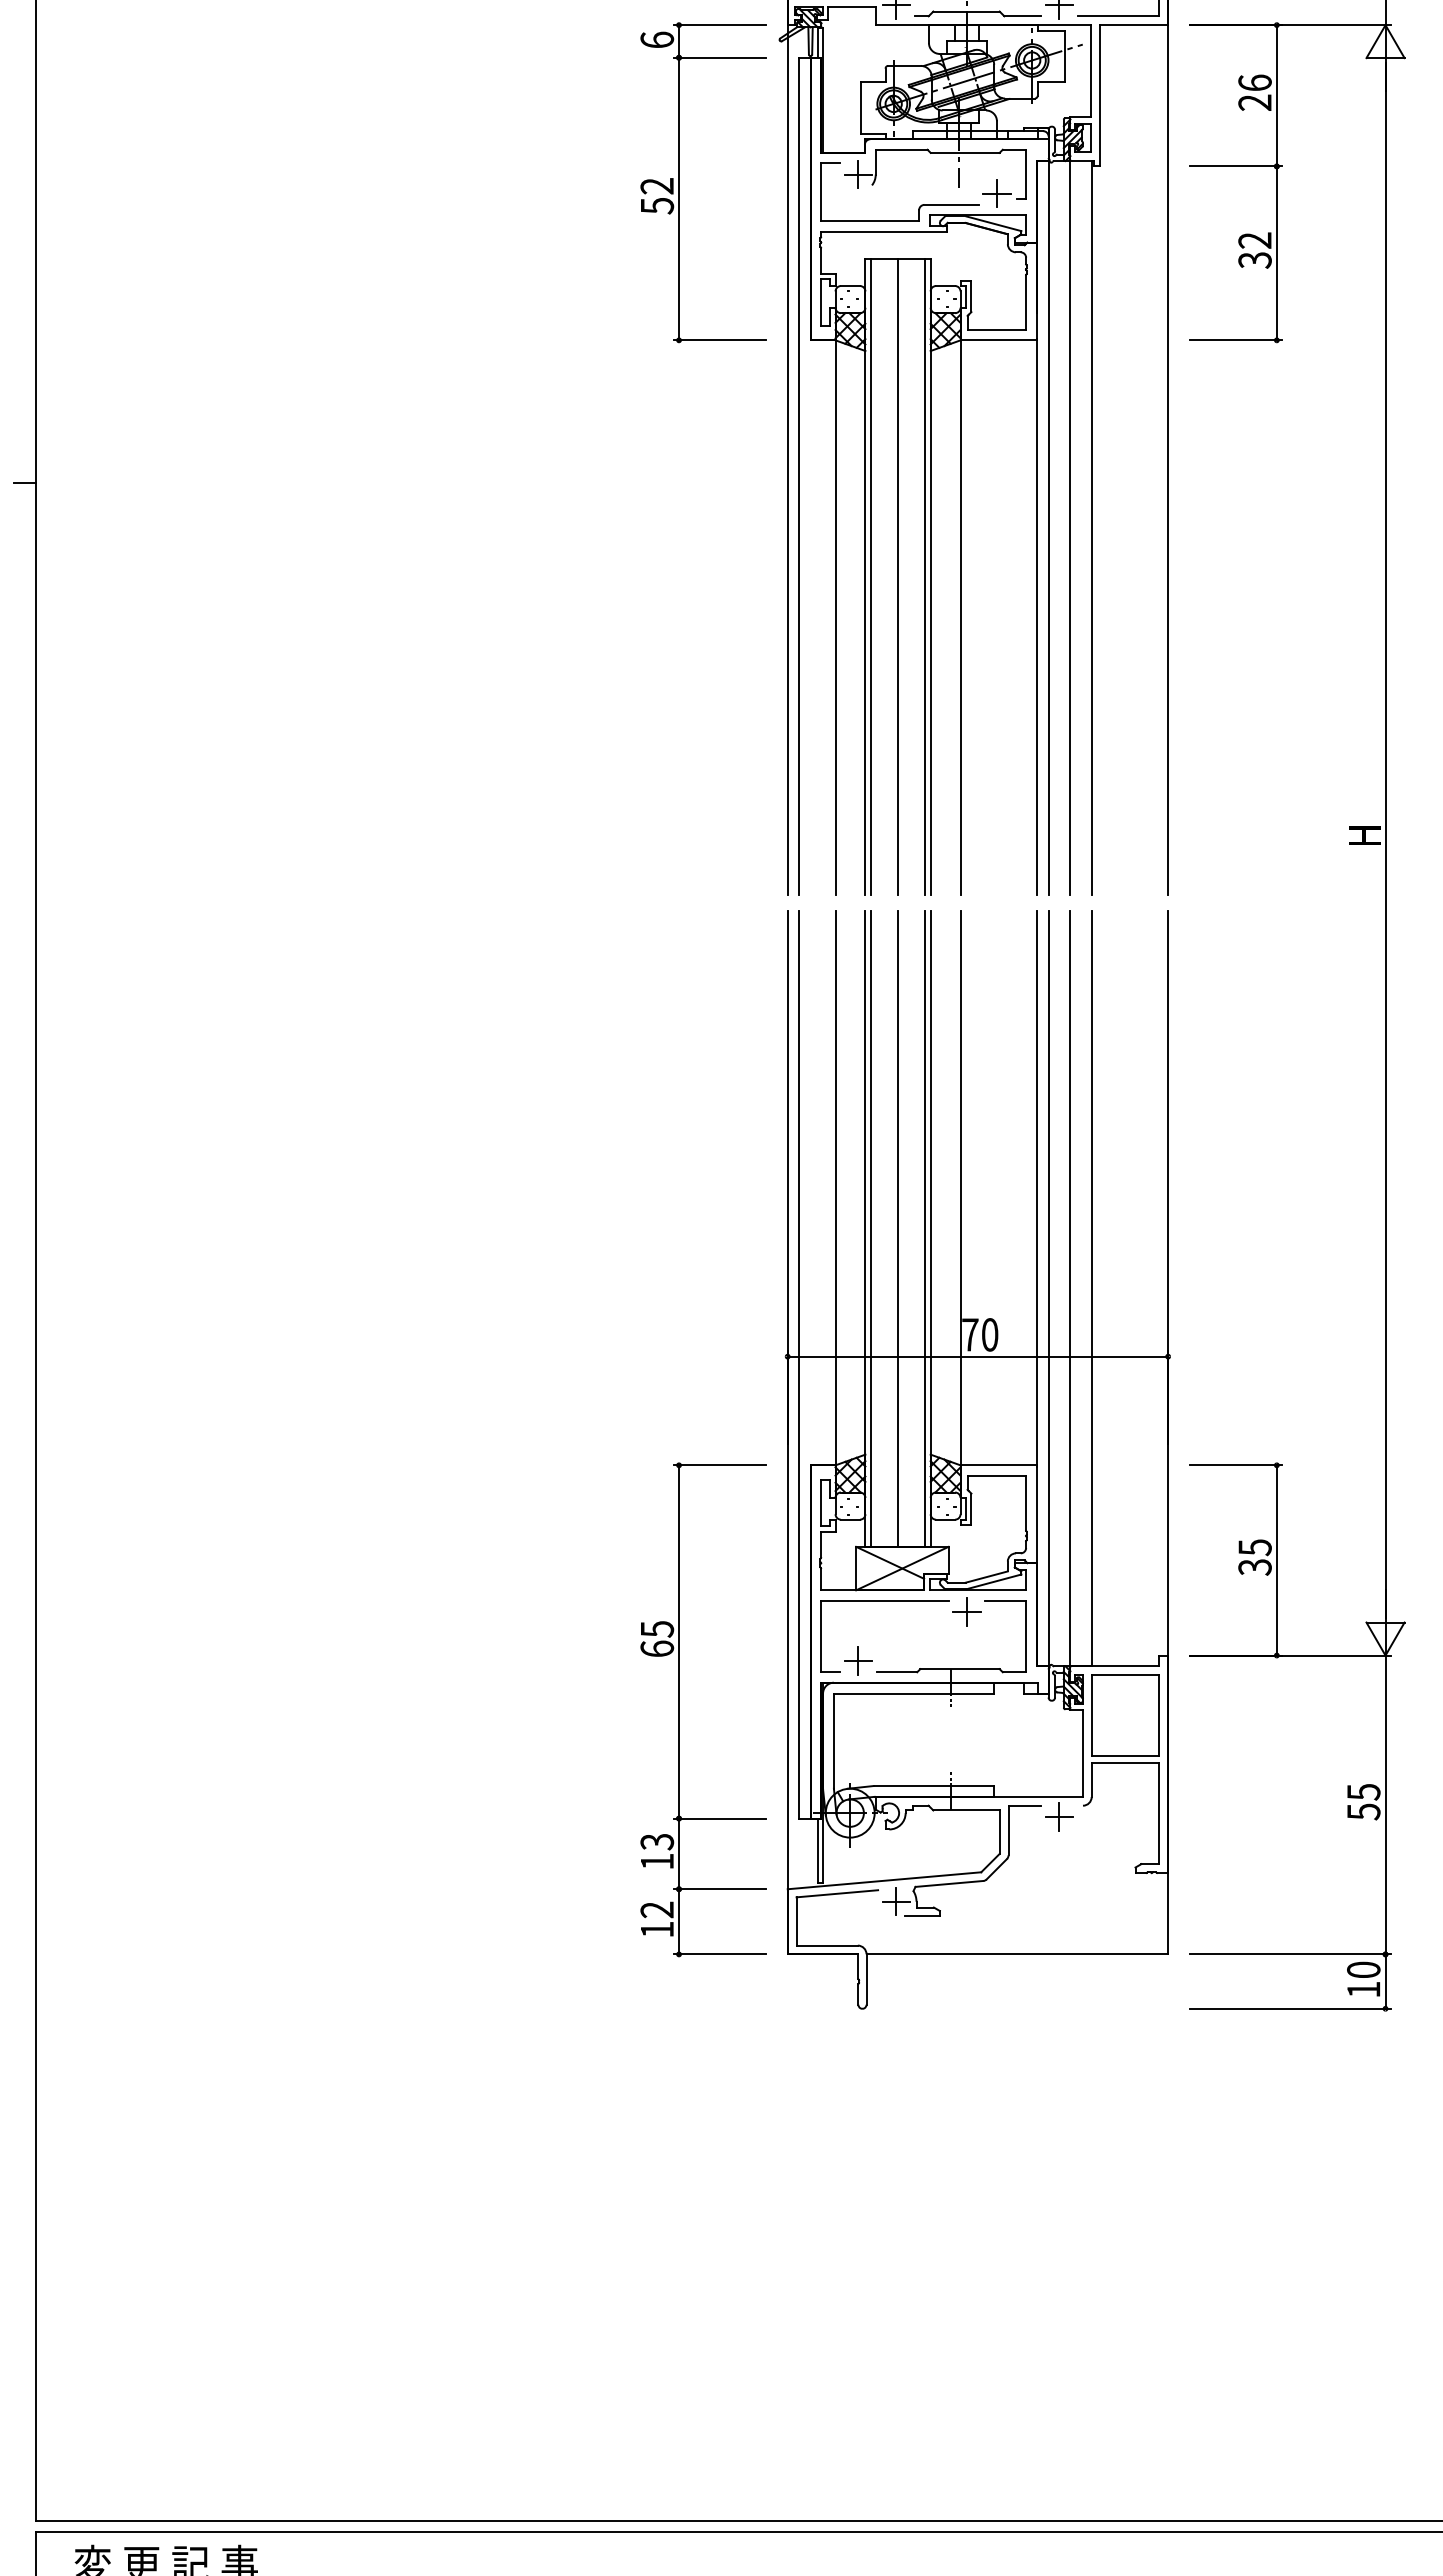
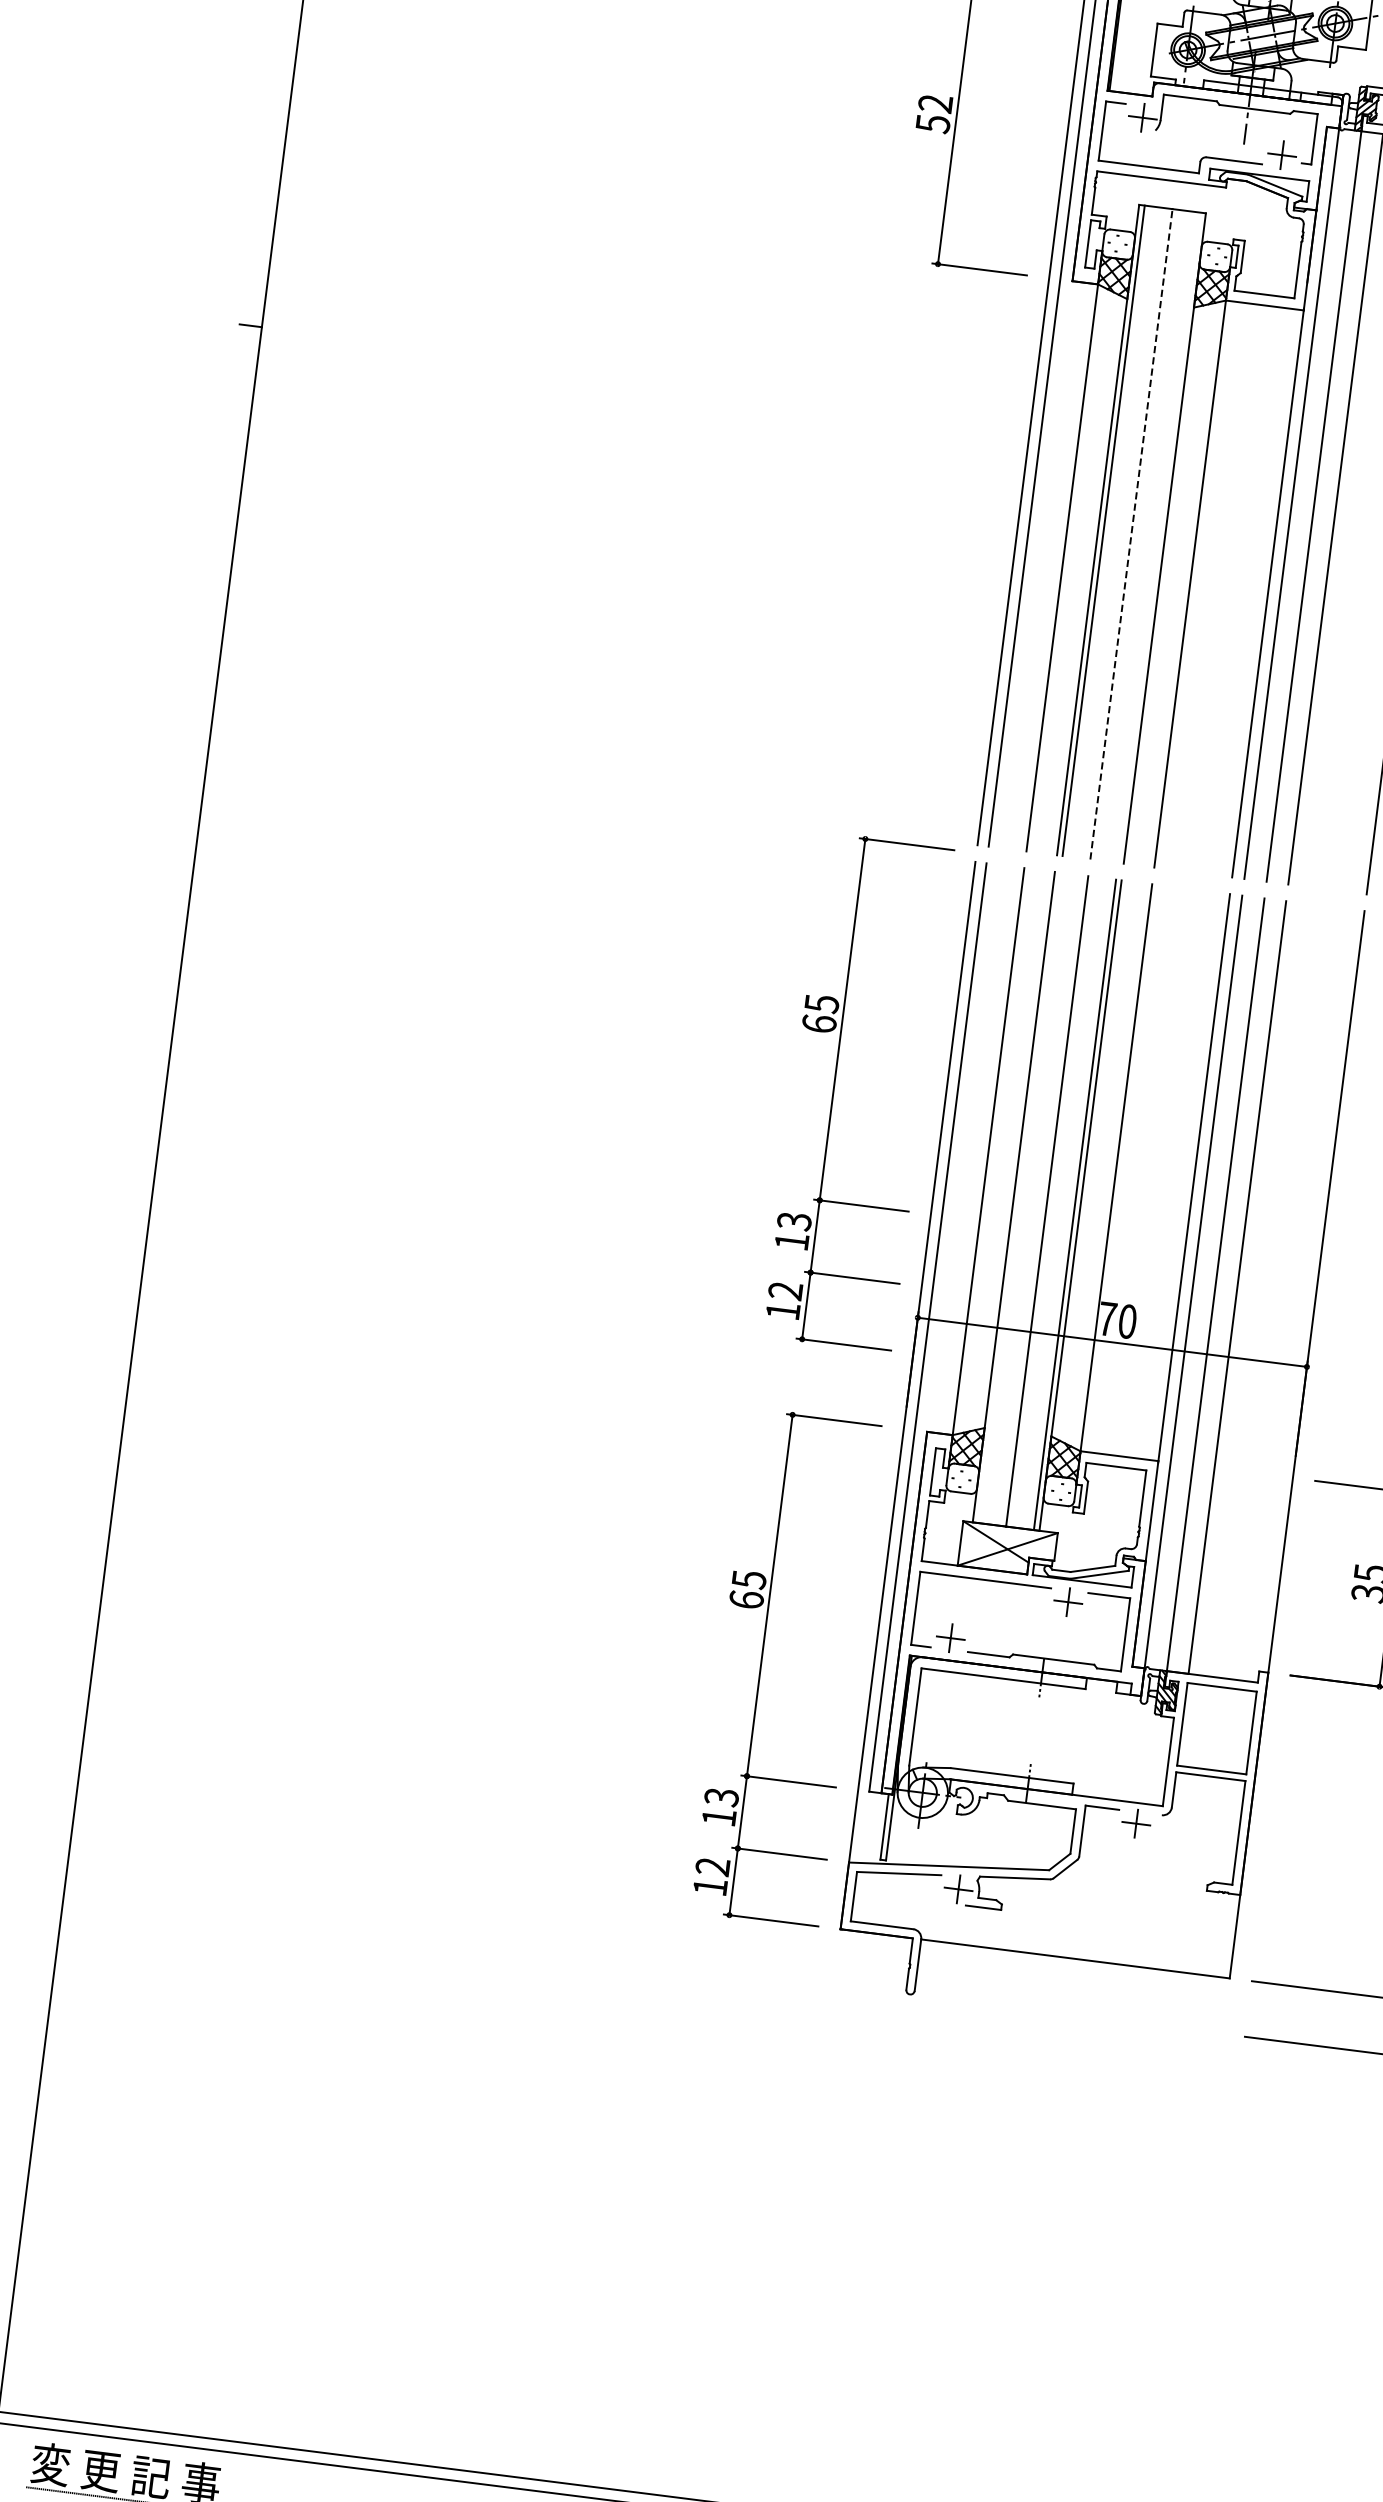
line: (898, 576) -> (1131, 534), solid -> dashed
line: (925, 576) -> (1159, 537), removed
part: (679, 1146) -> (834, 1088), added
line: (870, 1228) -> (1019, 1197), removed

